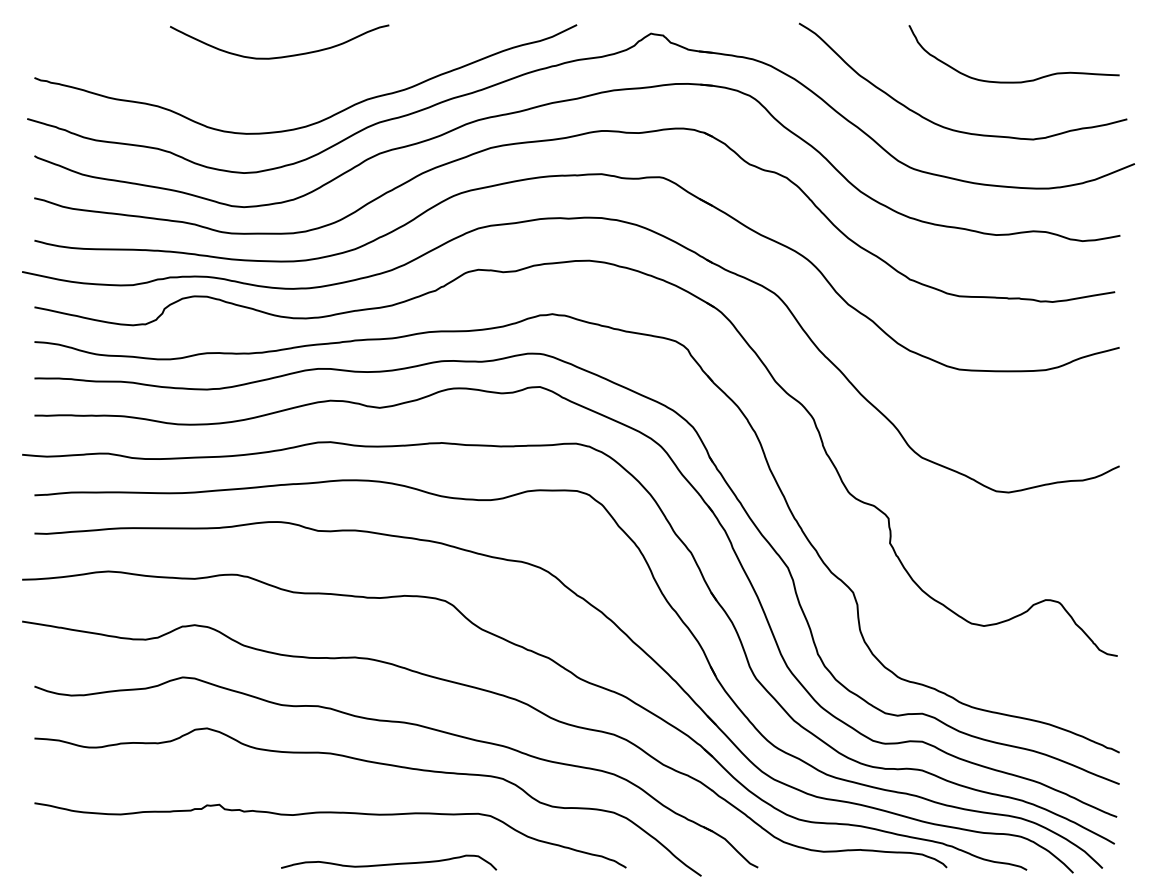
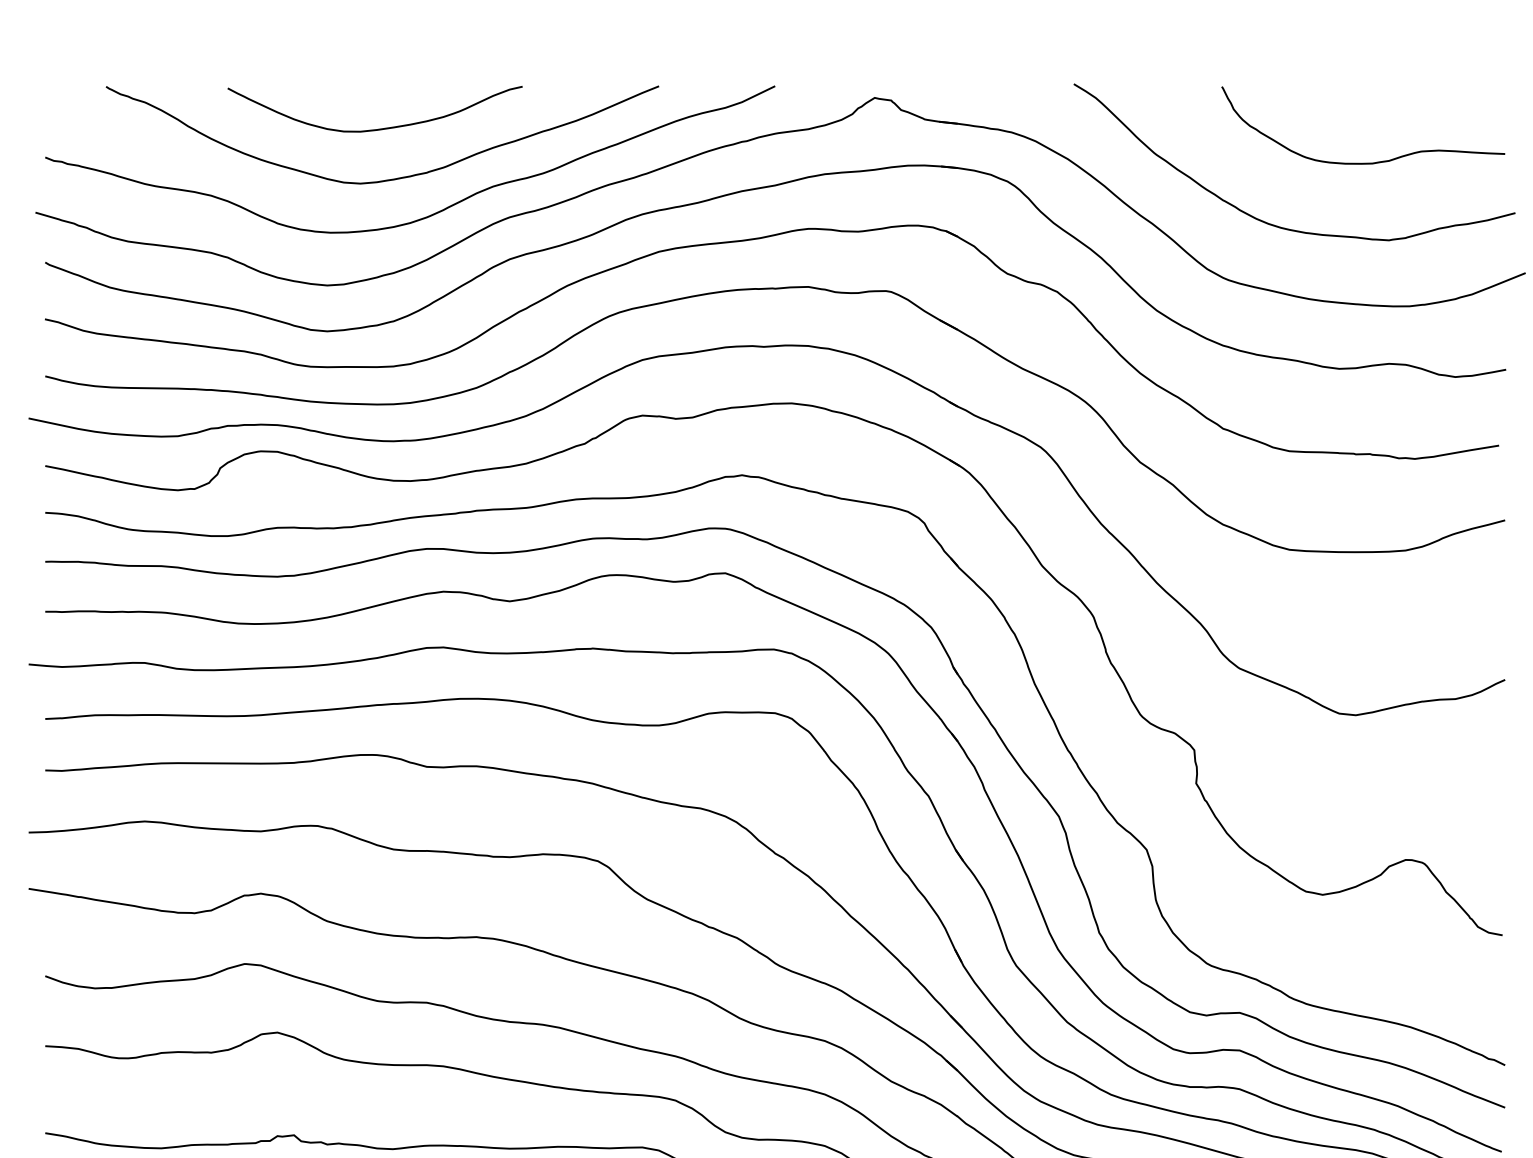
curve: (290, 93) -> (389, 178), added

